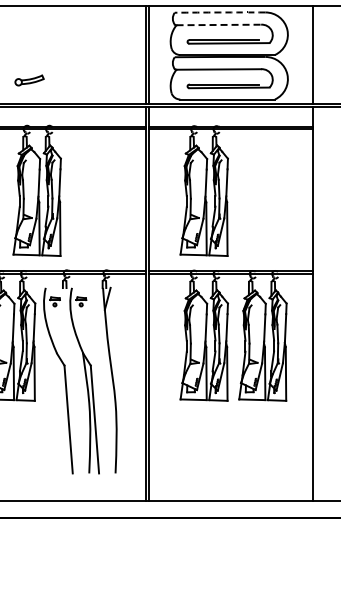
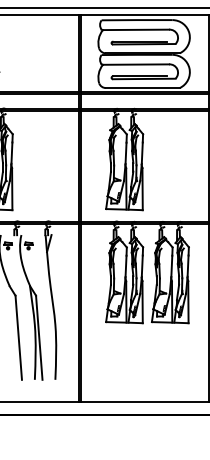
arc: (220, 12) -> (137, 20), dashed -> solid
line: (219, 24) -> (136, 29), dashed -> solid

